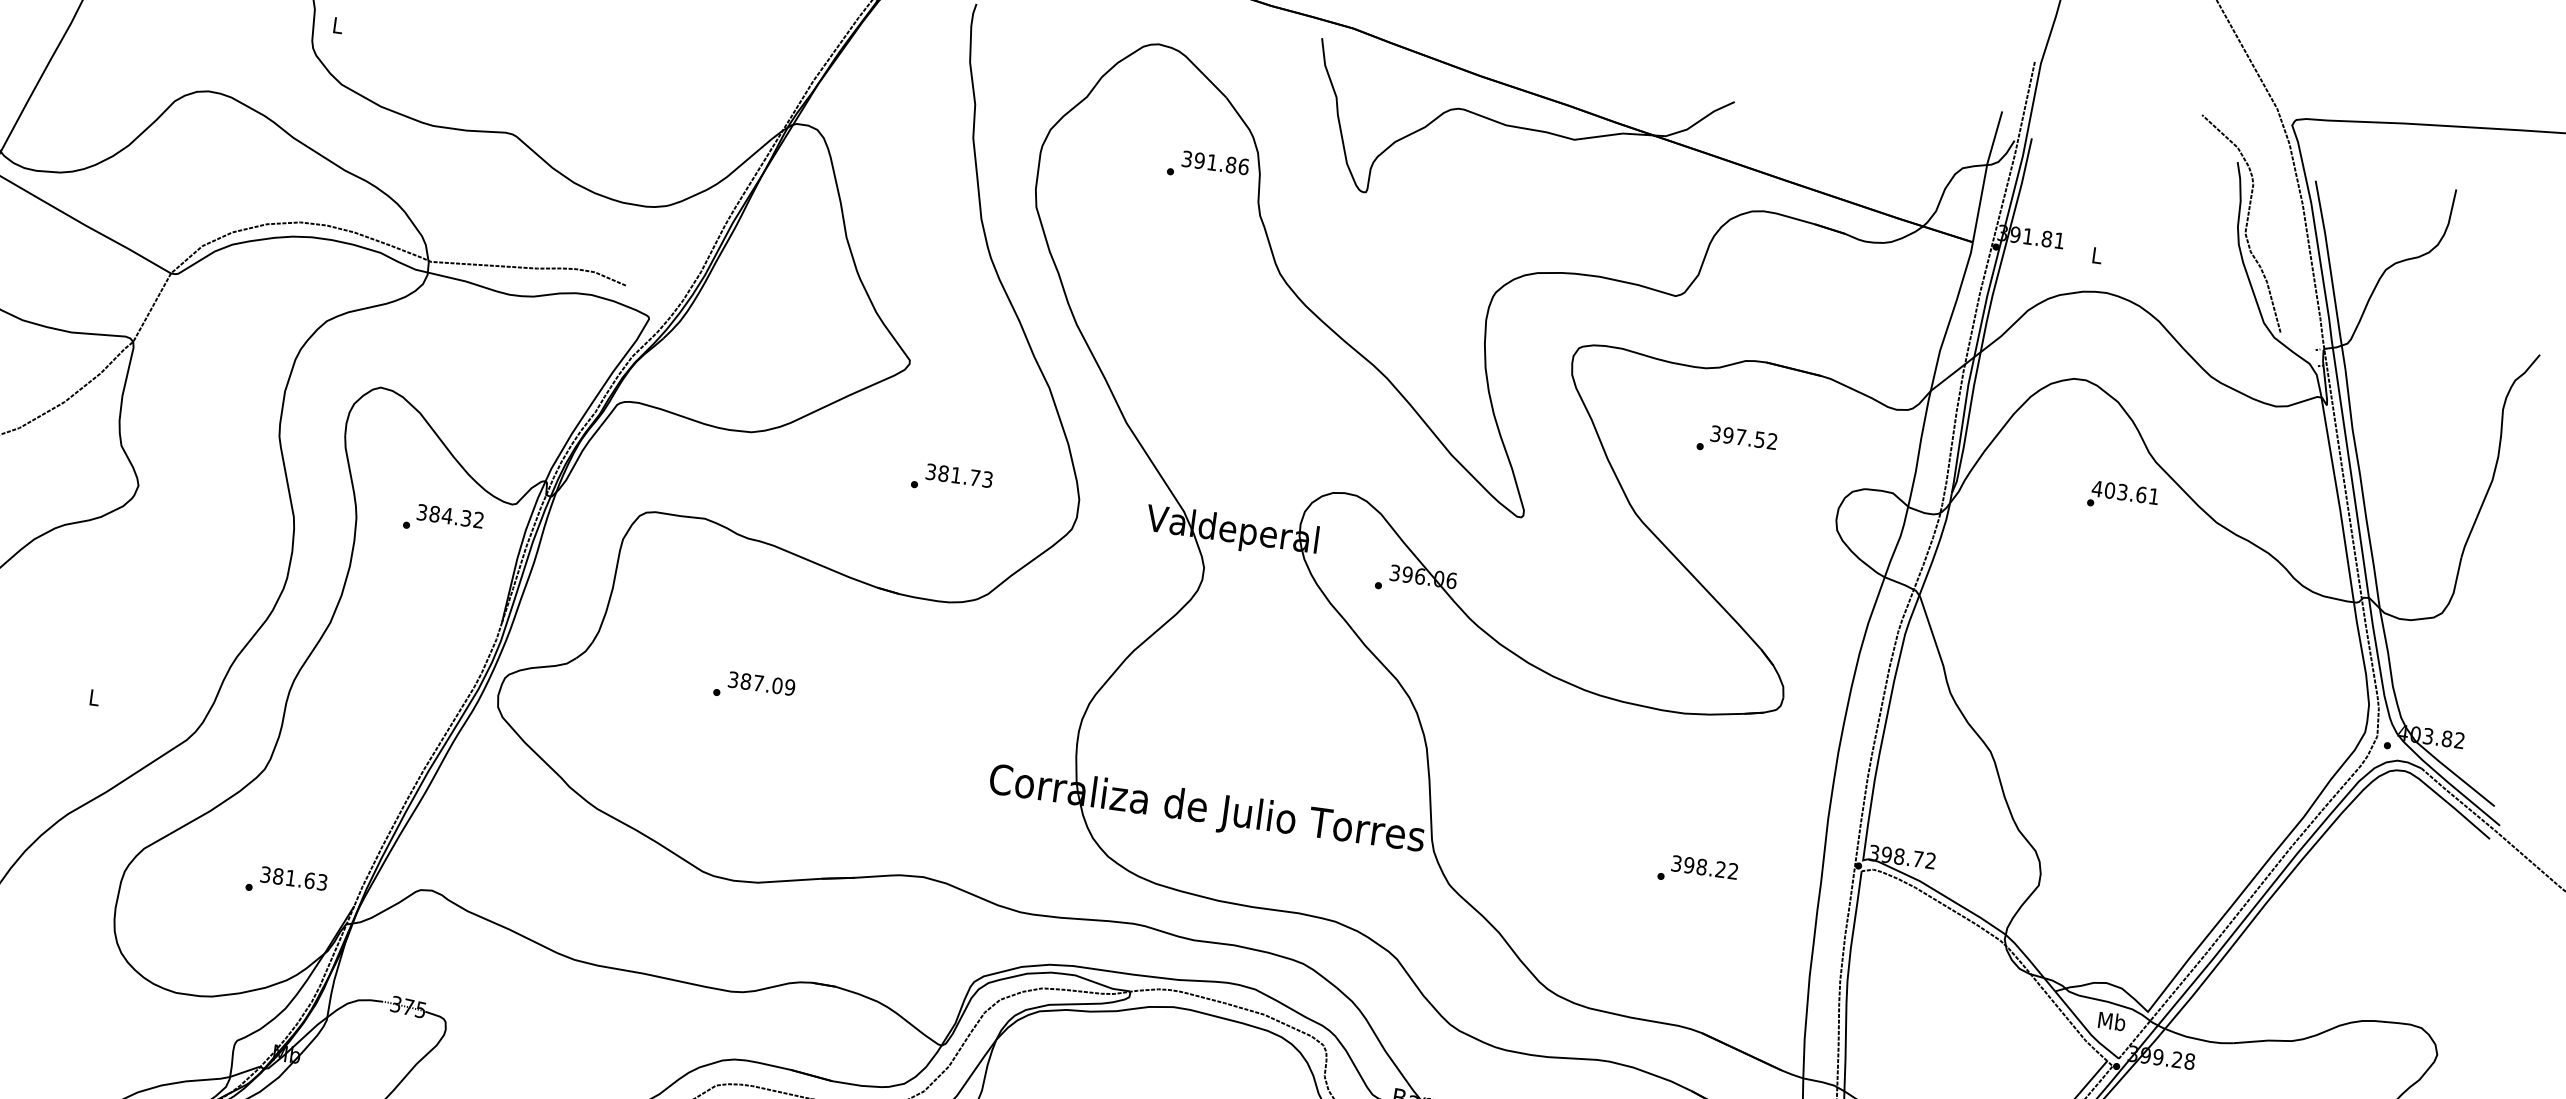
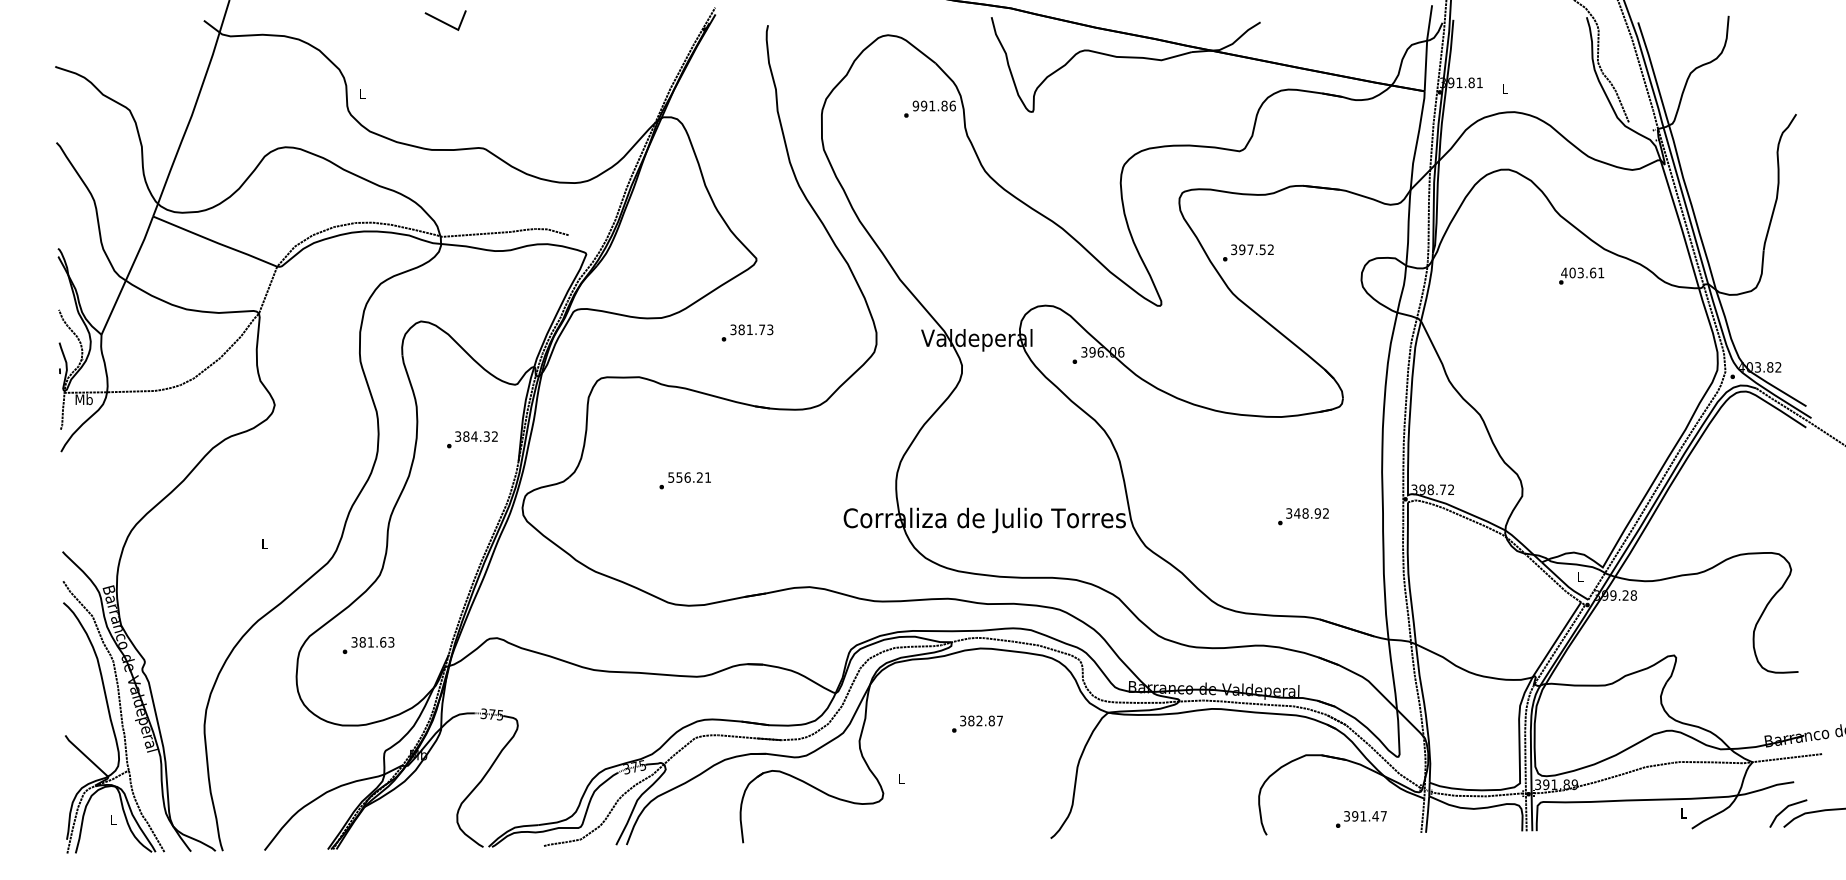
text: (1186, 158) -> (915, 105), 391.86 -> 991.86
text: (1737, 441) -> (1248, 252), moved
text: (952, 478) -> (747, 332), moved
text: (2123, 496) -> (1581, 275), moved
text: (443, 519) -> (472, 439), moved
text: (761, 683) -> (689, 477), 387.09 -> 556.21
text: (1704, 867) -> (1307, 513), 398.22 -> 348.92
text: (286, 882) -> (368, 645), moved
text: (2111, 1021) -> (1580, 576), Mb -> L

